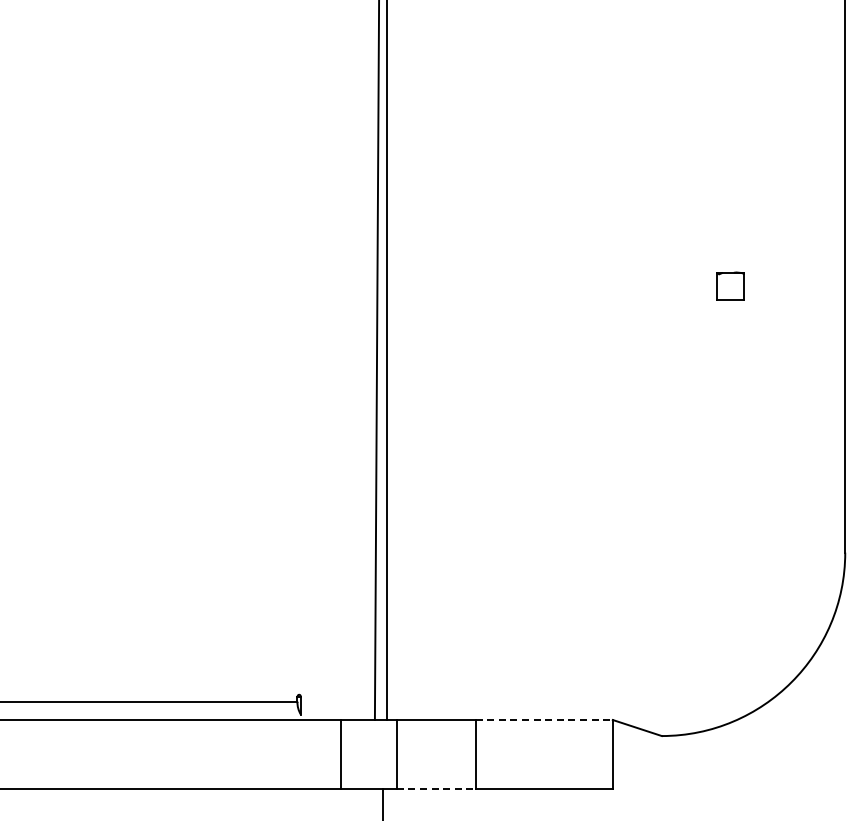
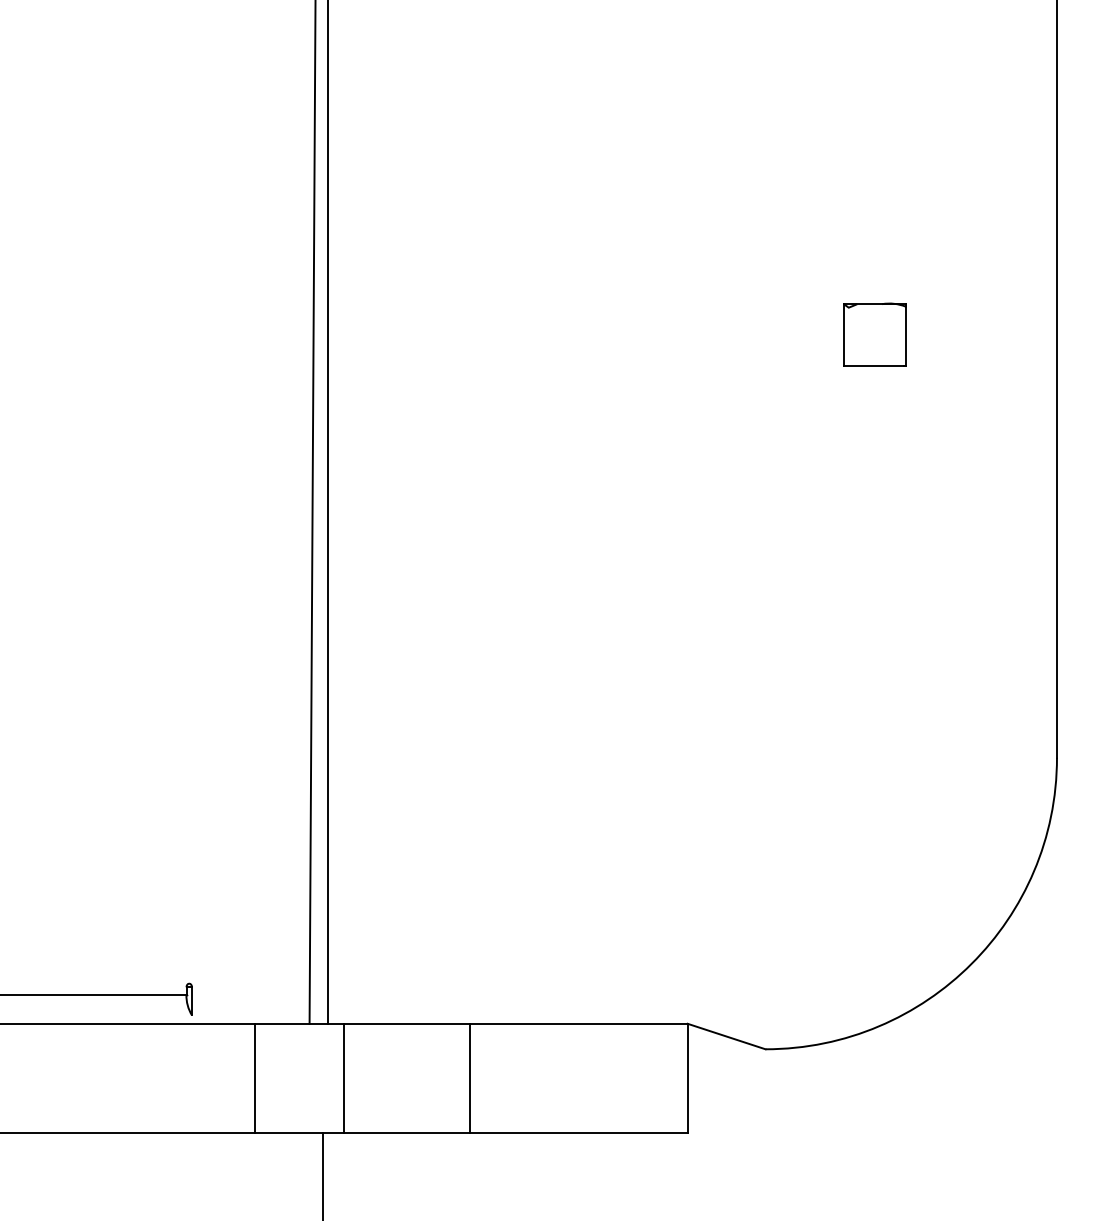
part: (730, 285) -> (874, 333), size x1.43
line: (544, 719) -> (579, 1022), dashed -> solid
line: (436, 788) -> (407, 1132), dashed -> solid

